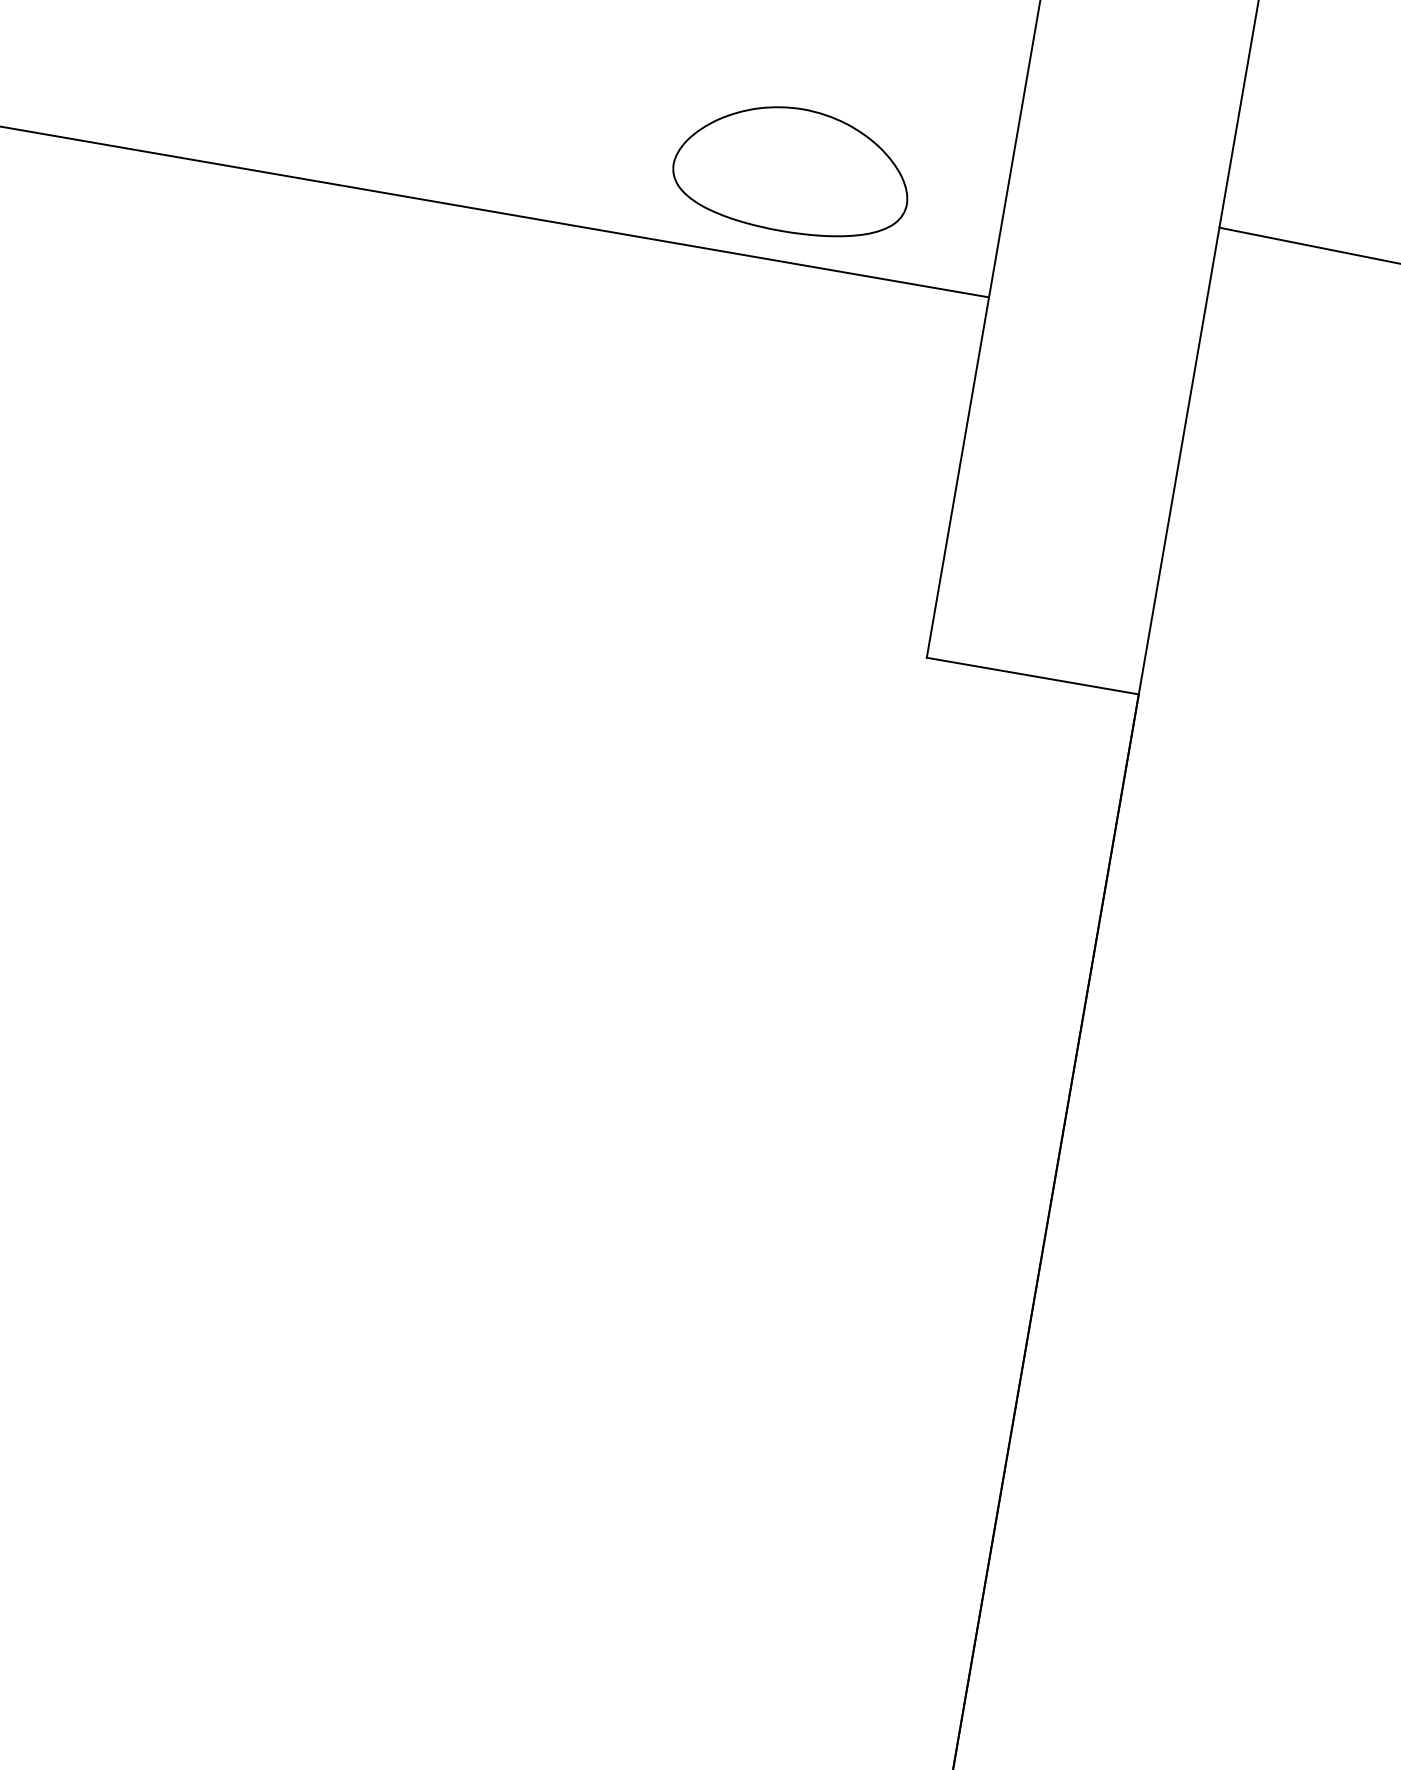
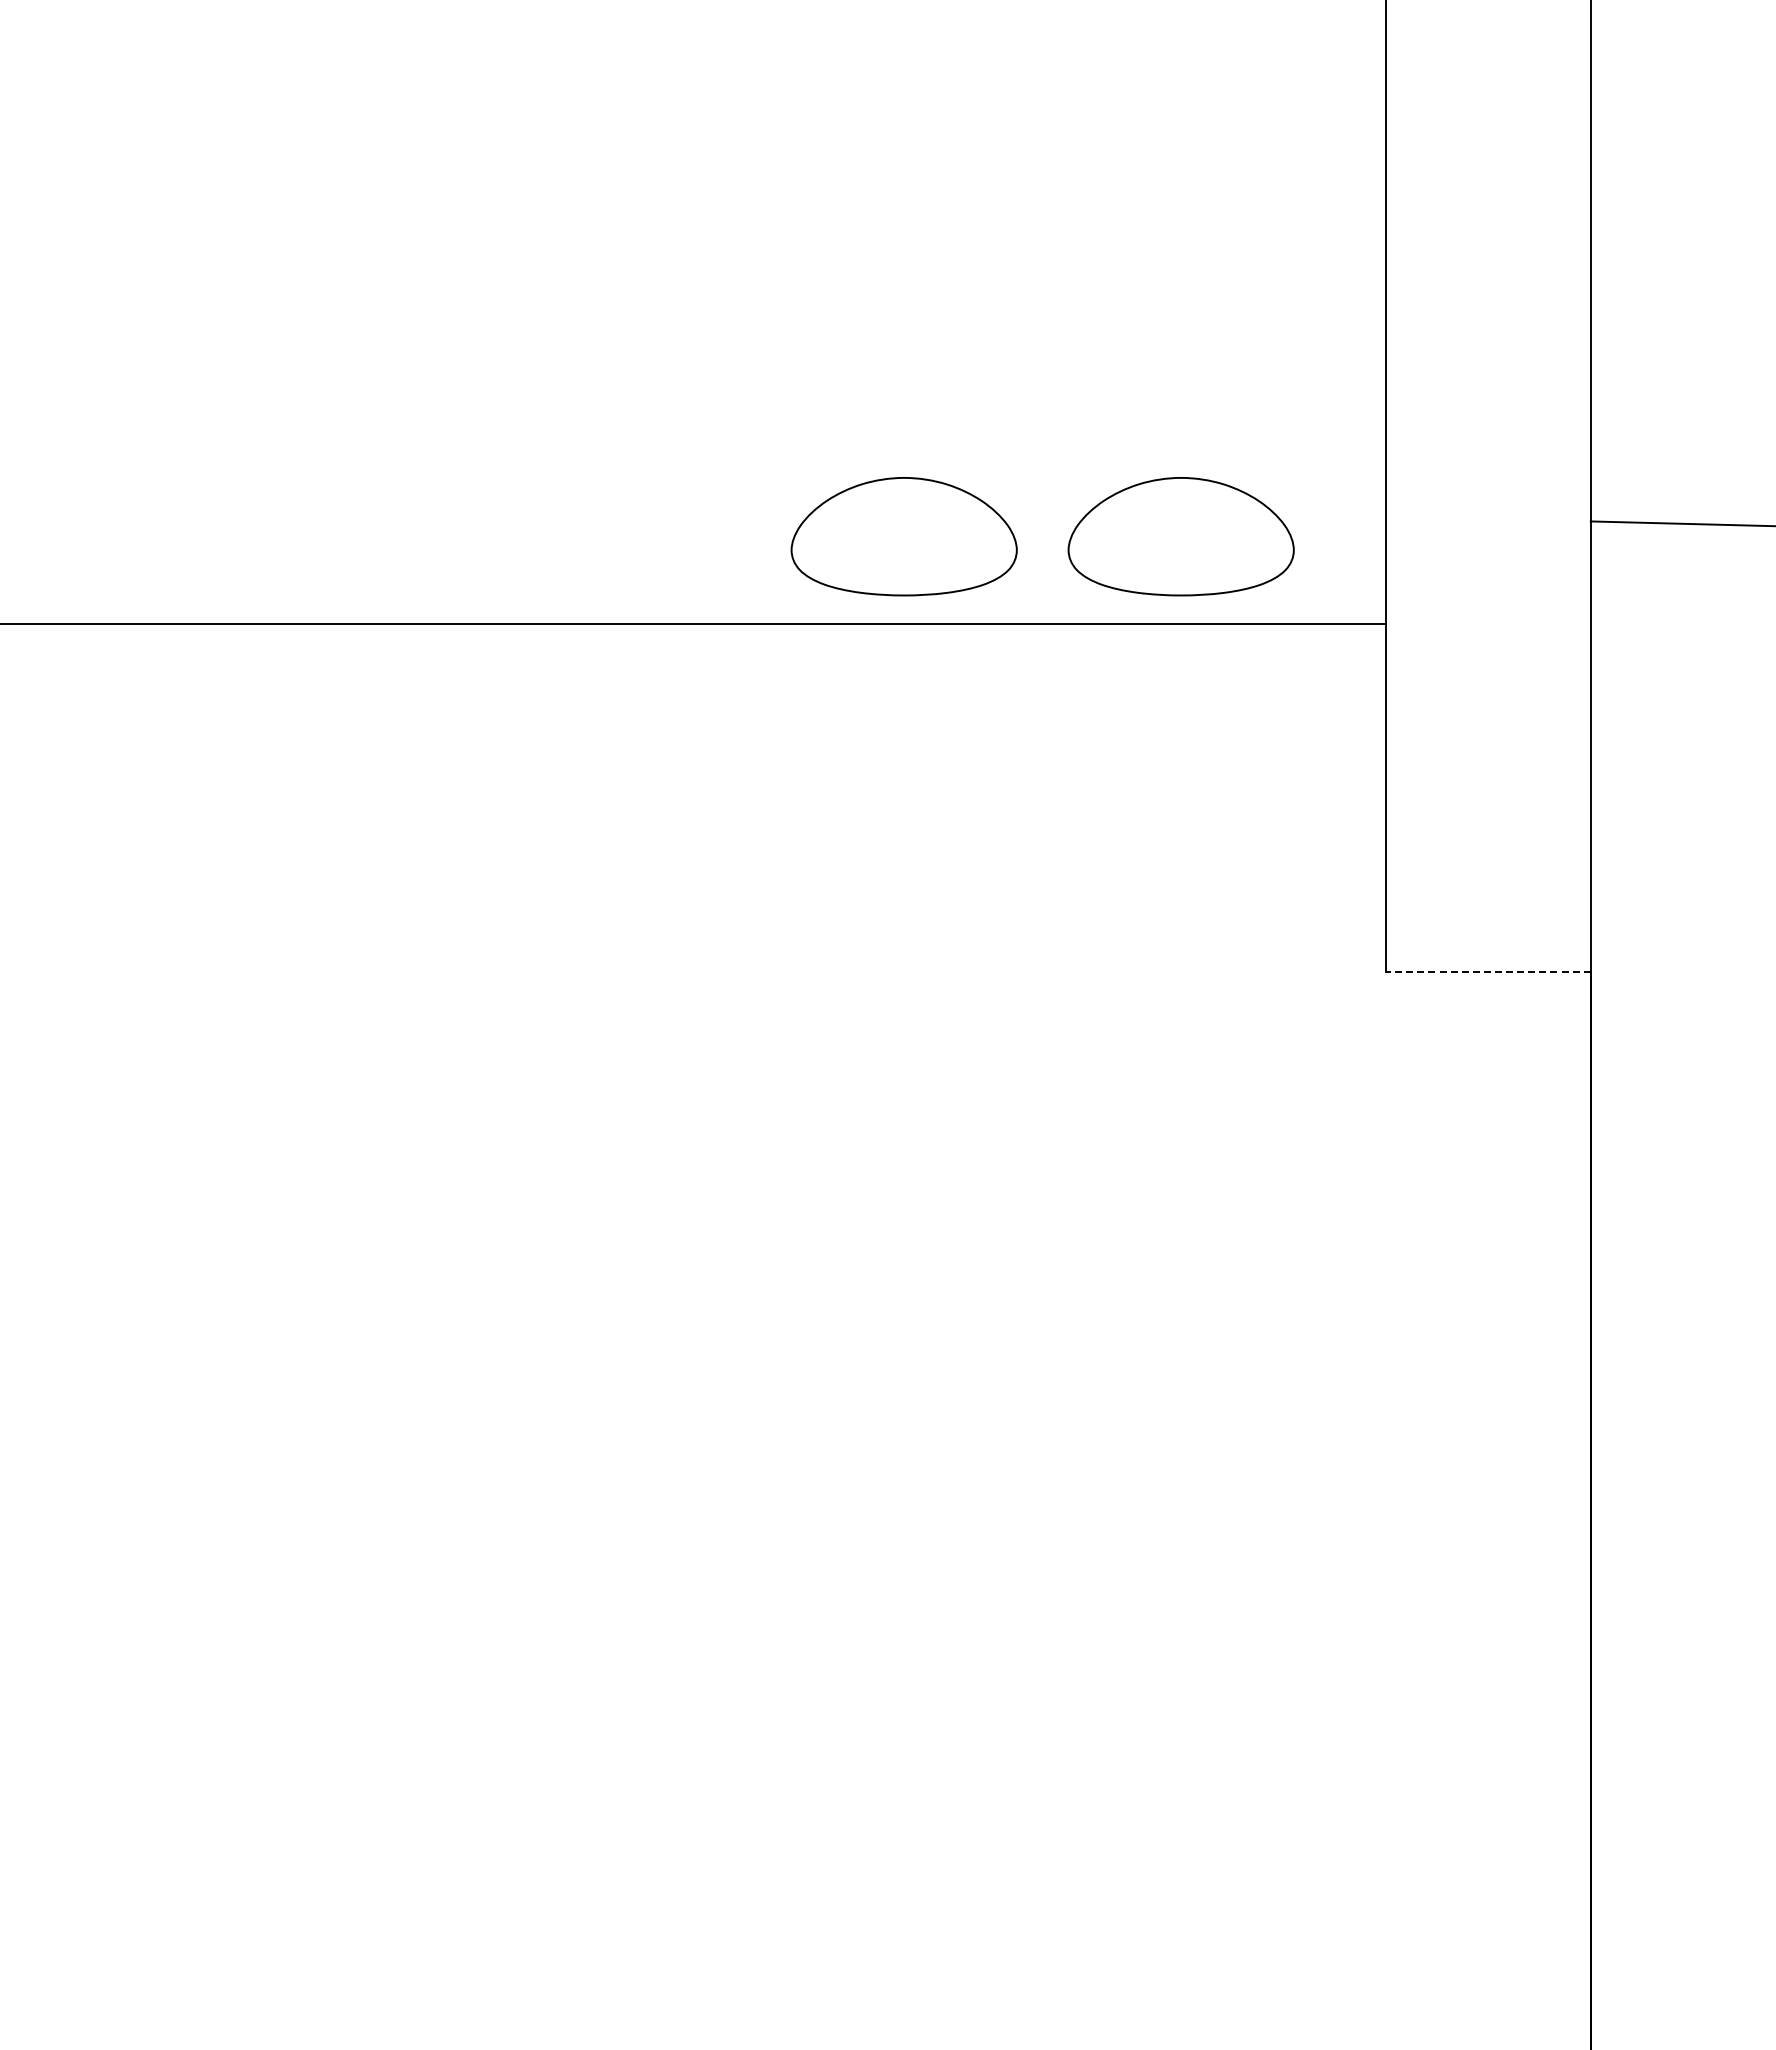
part: (505, 120) -> (903, 536), added
line: (1031, 676) -> (1487, 972), solid -> dashed

